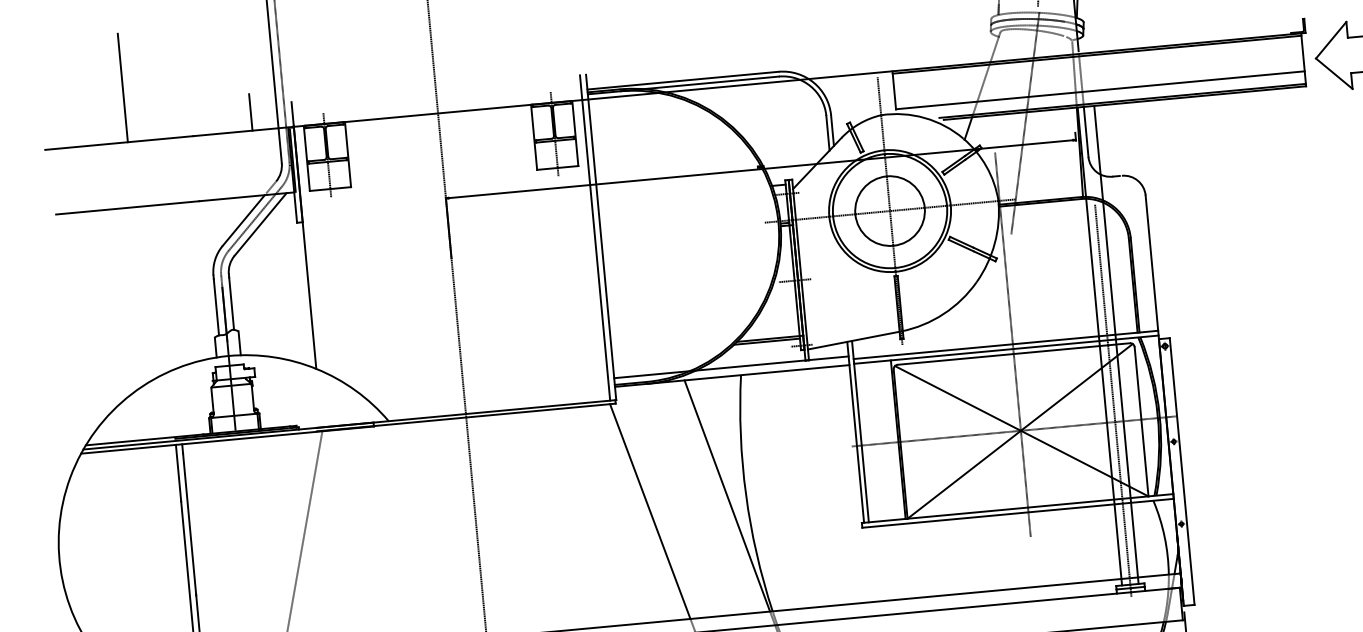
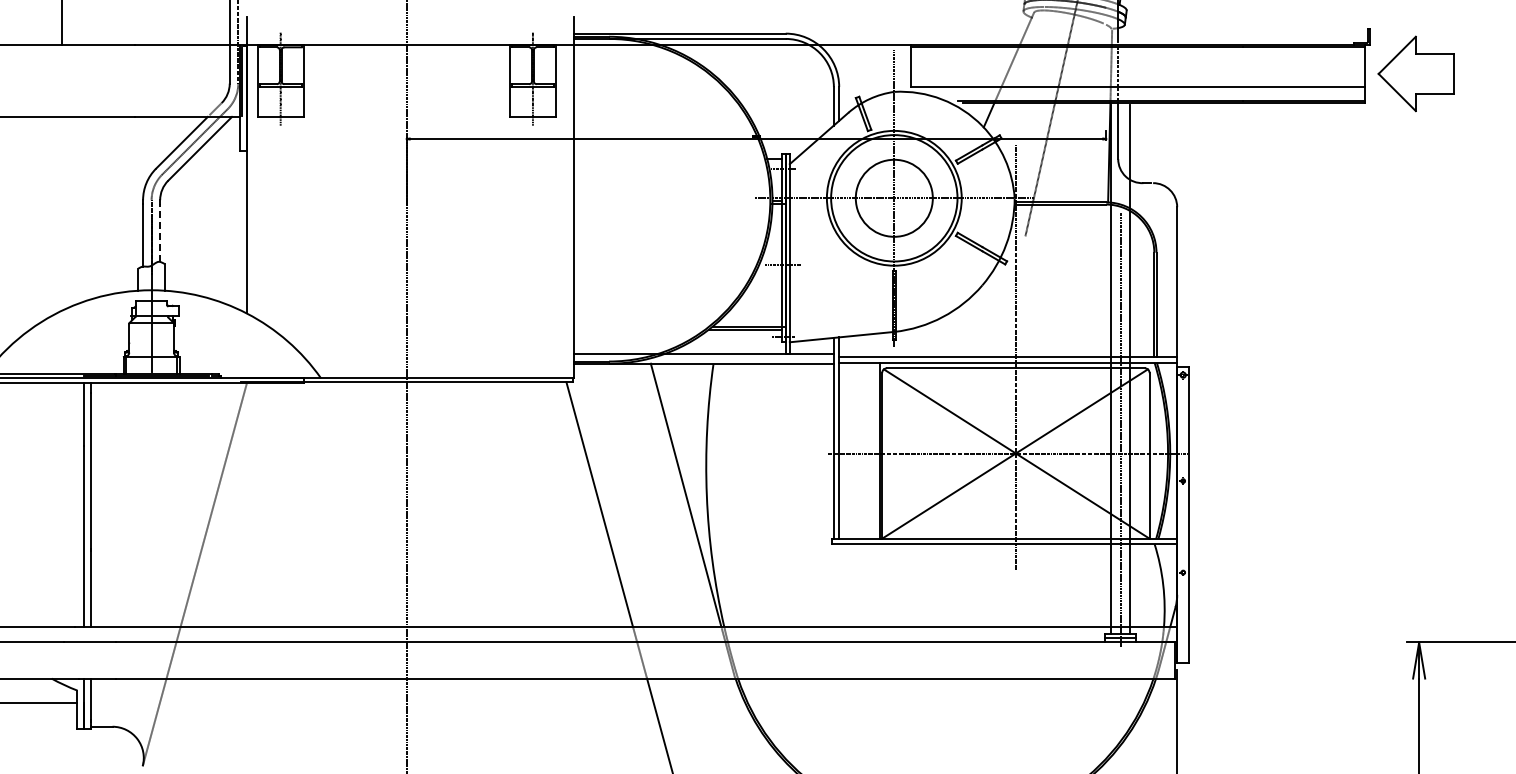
line: (250, 112) -> (200, 24), removed
line: (594, 237) -> (566, 197), removed
line: (231, 303) -> (160, 232), solid -> dashed

